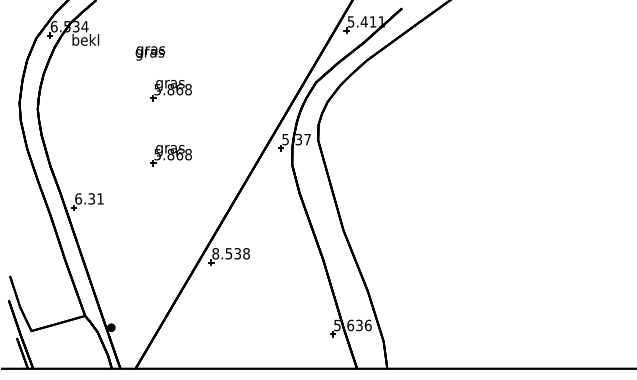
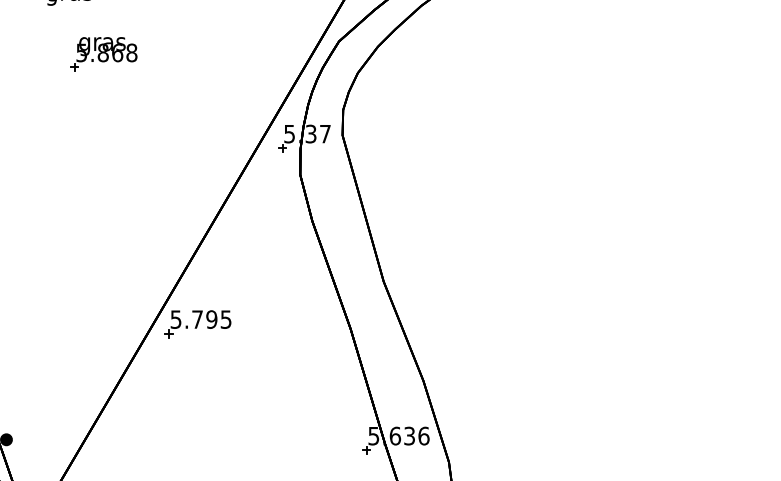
part: (170, 155) -> (102, 159), removed
text: (230, 253) -> (200, 319), 8.538 -> 5.795

